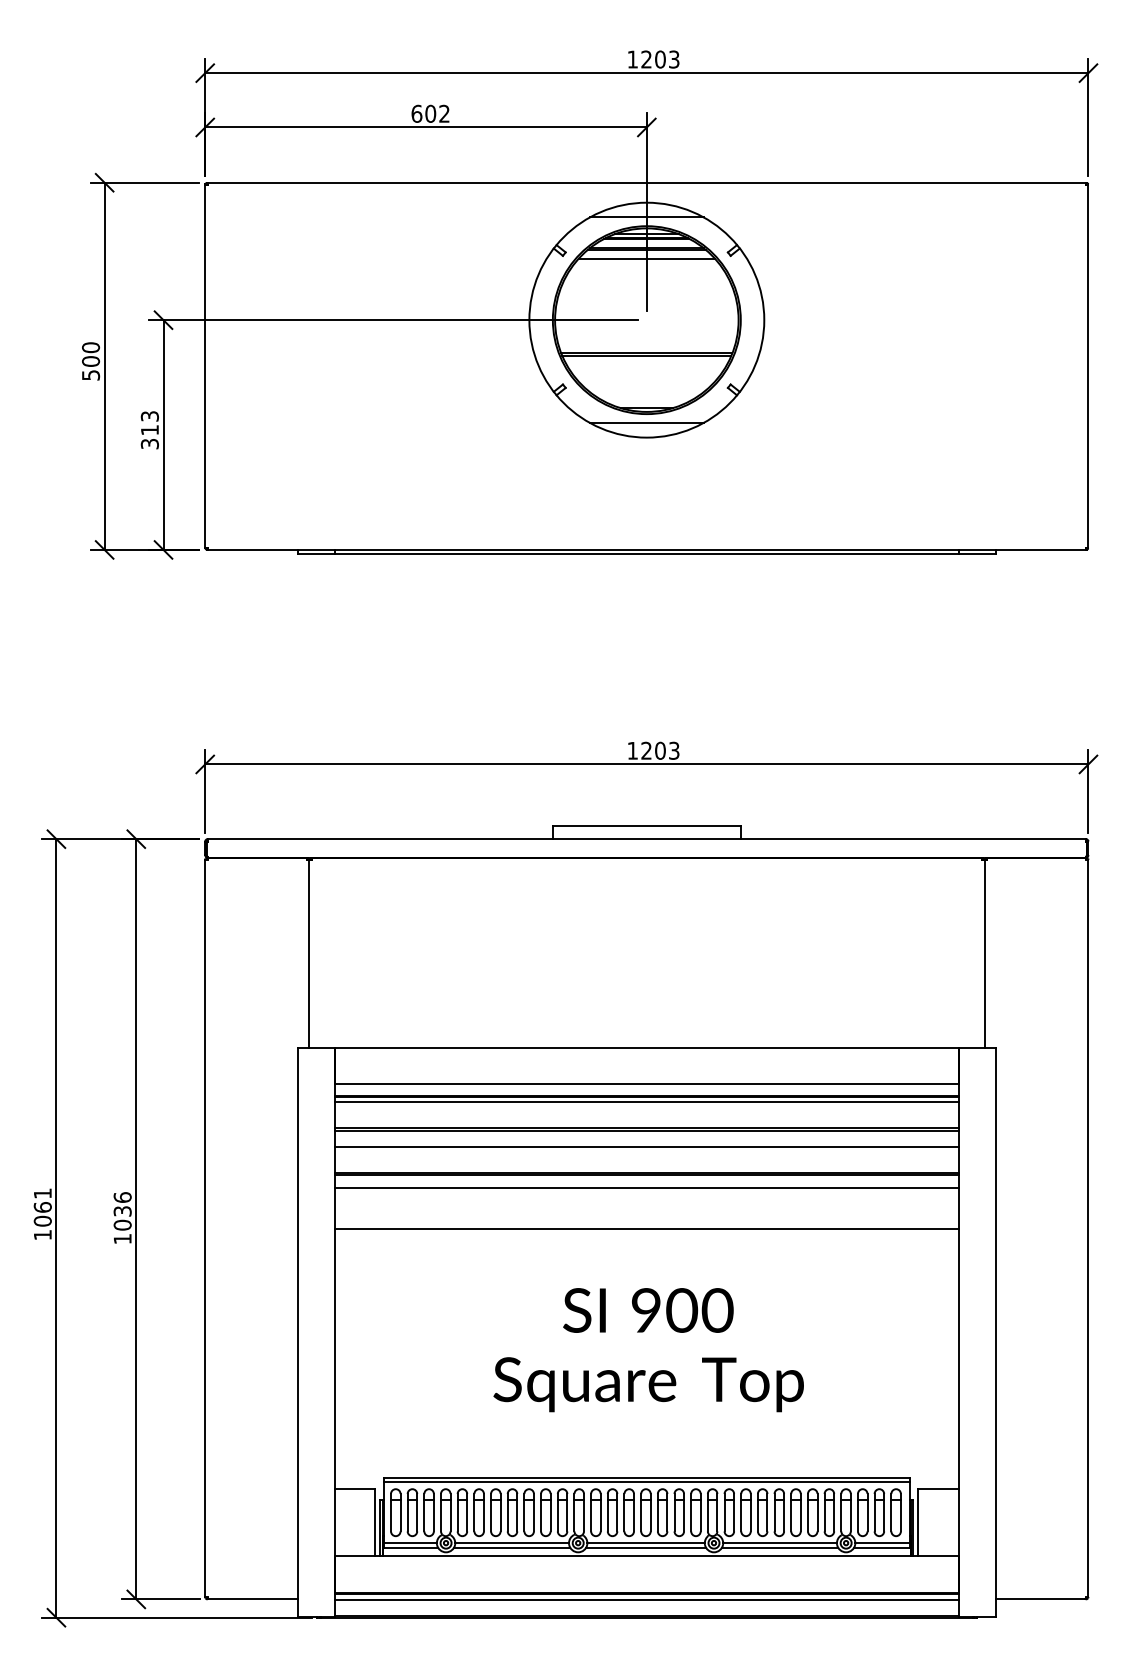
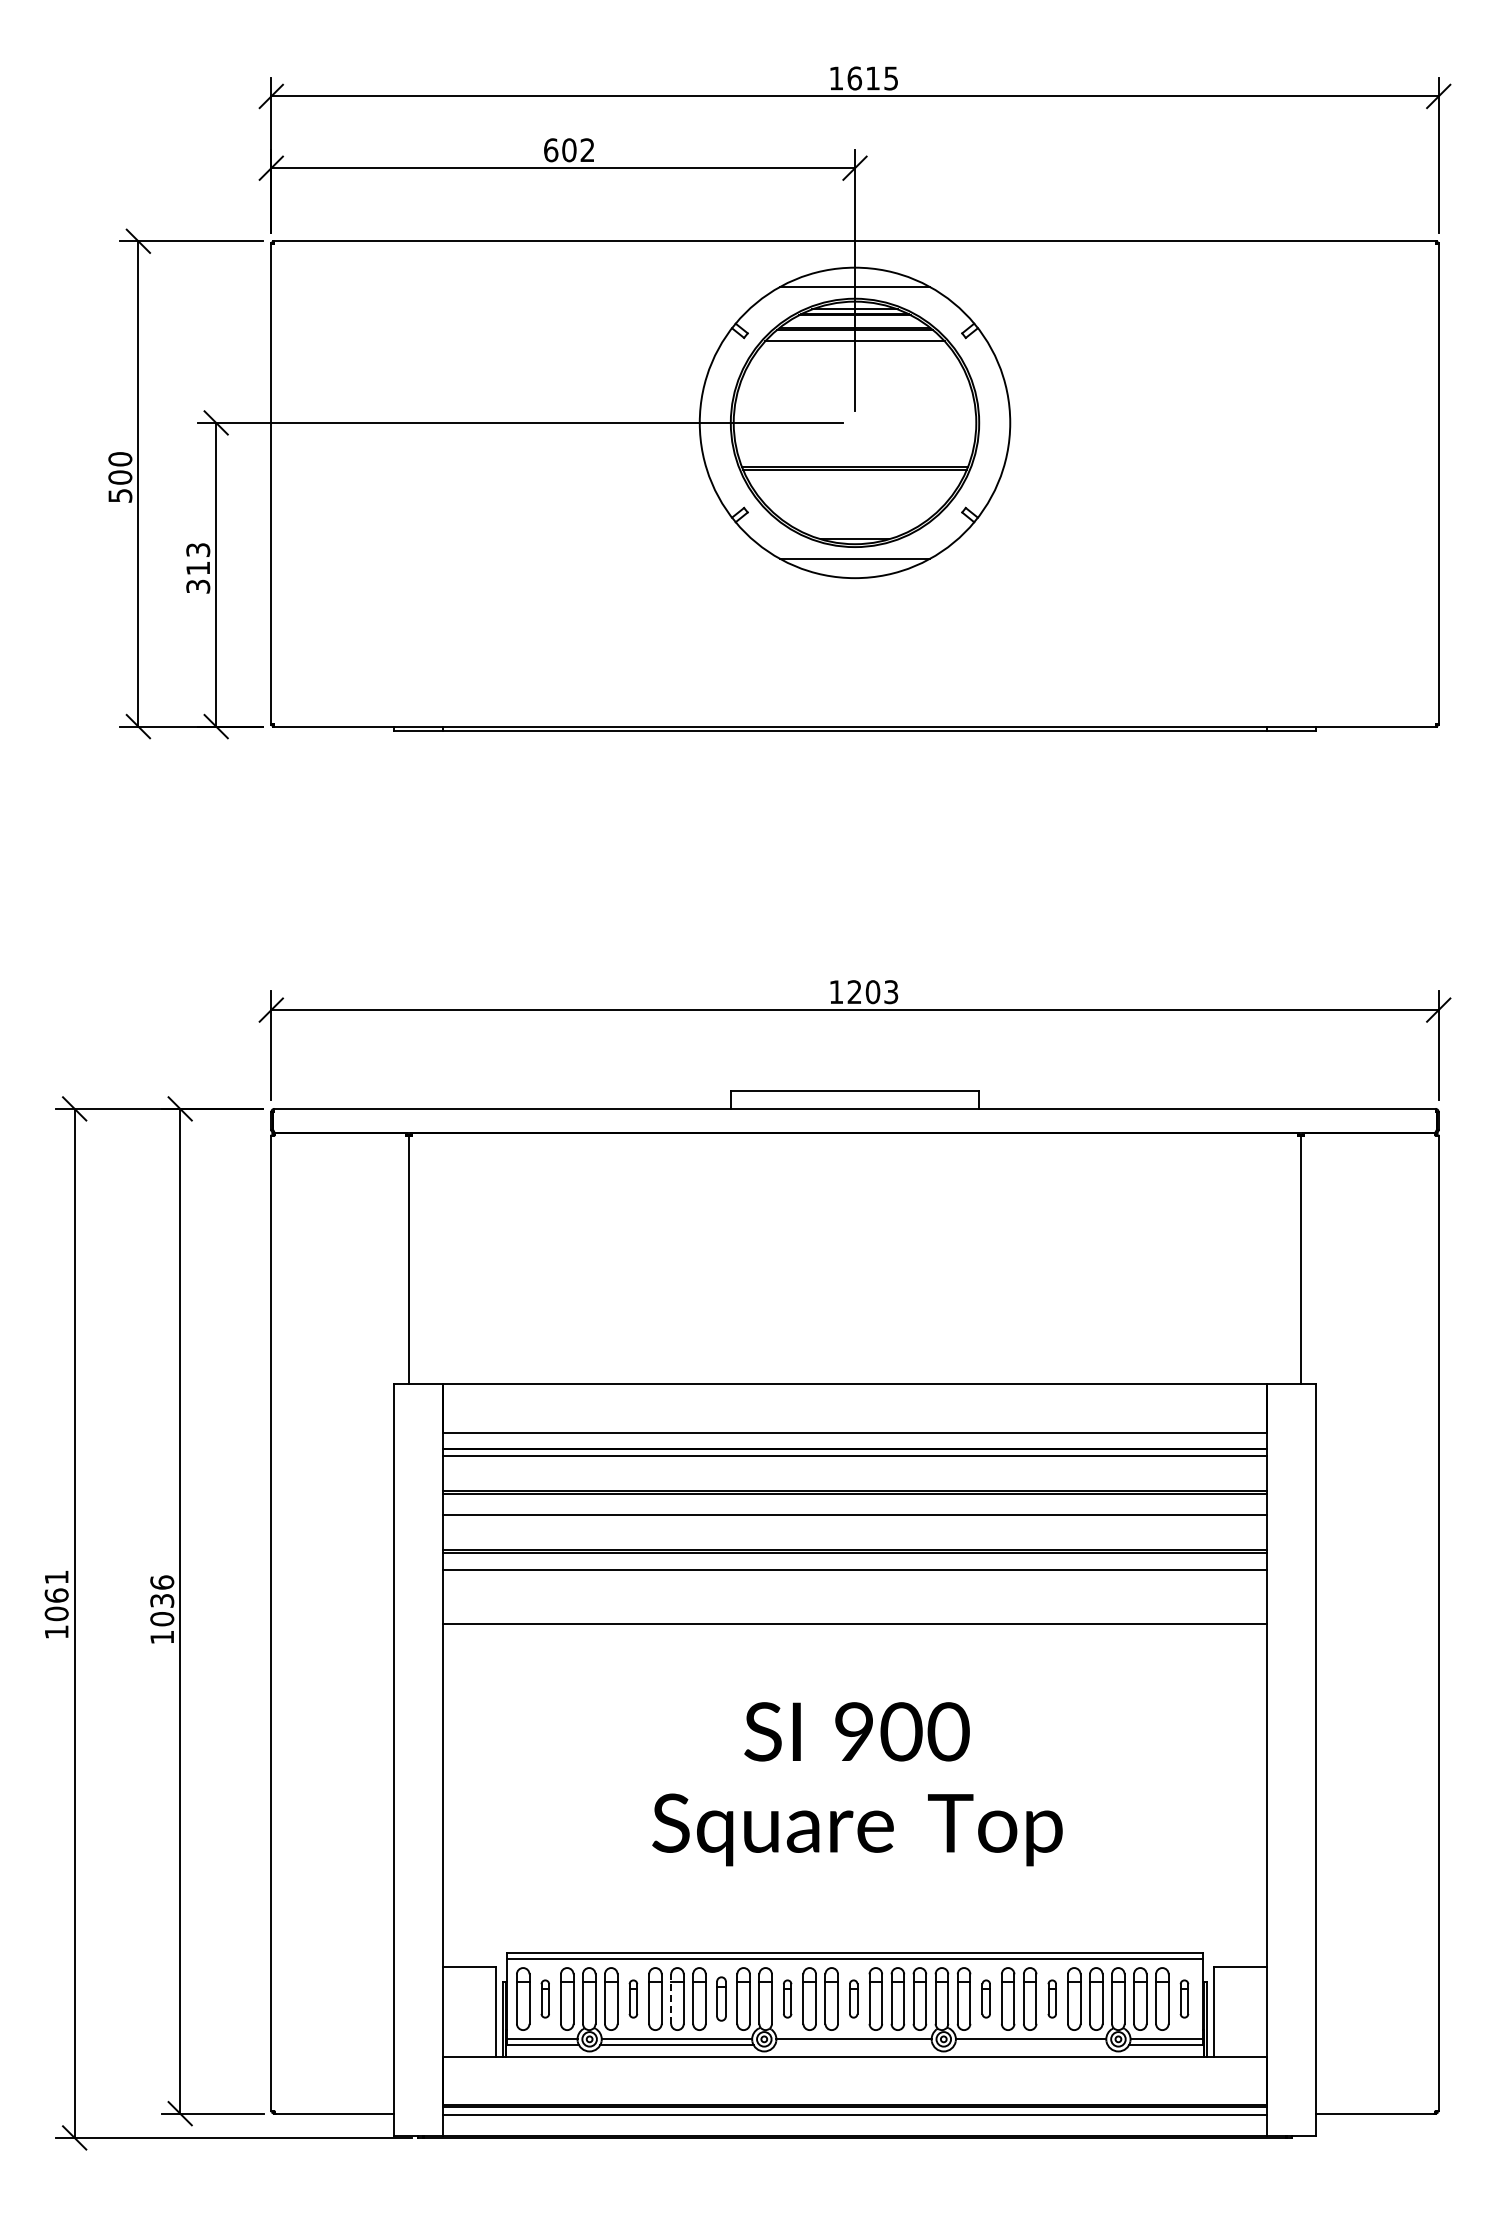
text: (660, 59) -> (872, 78), 1203 -> 1615
part: (412, 1512) -> (545, 1998), size x0.6
part: (479, 1512) -> (633, 1998), size x0.6
part: (545, 1512) -> (721, 1998), size x0.7
part: (595, 1512) -> (787, 1998), size x0.6
part: (645, 1512) -> (853, 1998), size x0.6
part: (746, 1512) -> (986, 1998), size x0.6
part: (796, 1512) -> (1052, 1998), size x0.6
part: (896, 1512) -> (1184, 1998), size x0.6
line: (507, 1513) -> (671, 1999), solid -> dashed
line: (645, 1547) -> (853, 2045), removed
line: (779, 1547) -> (1030, 2045), removed

